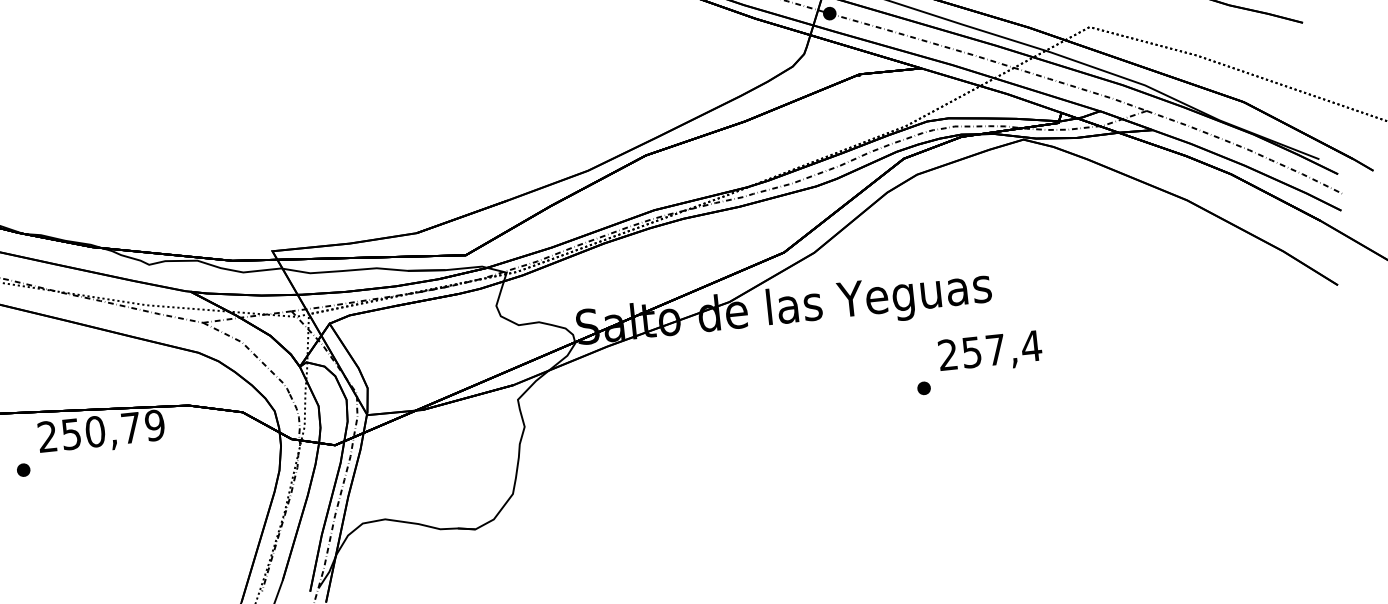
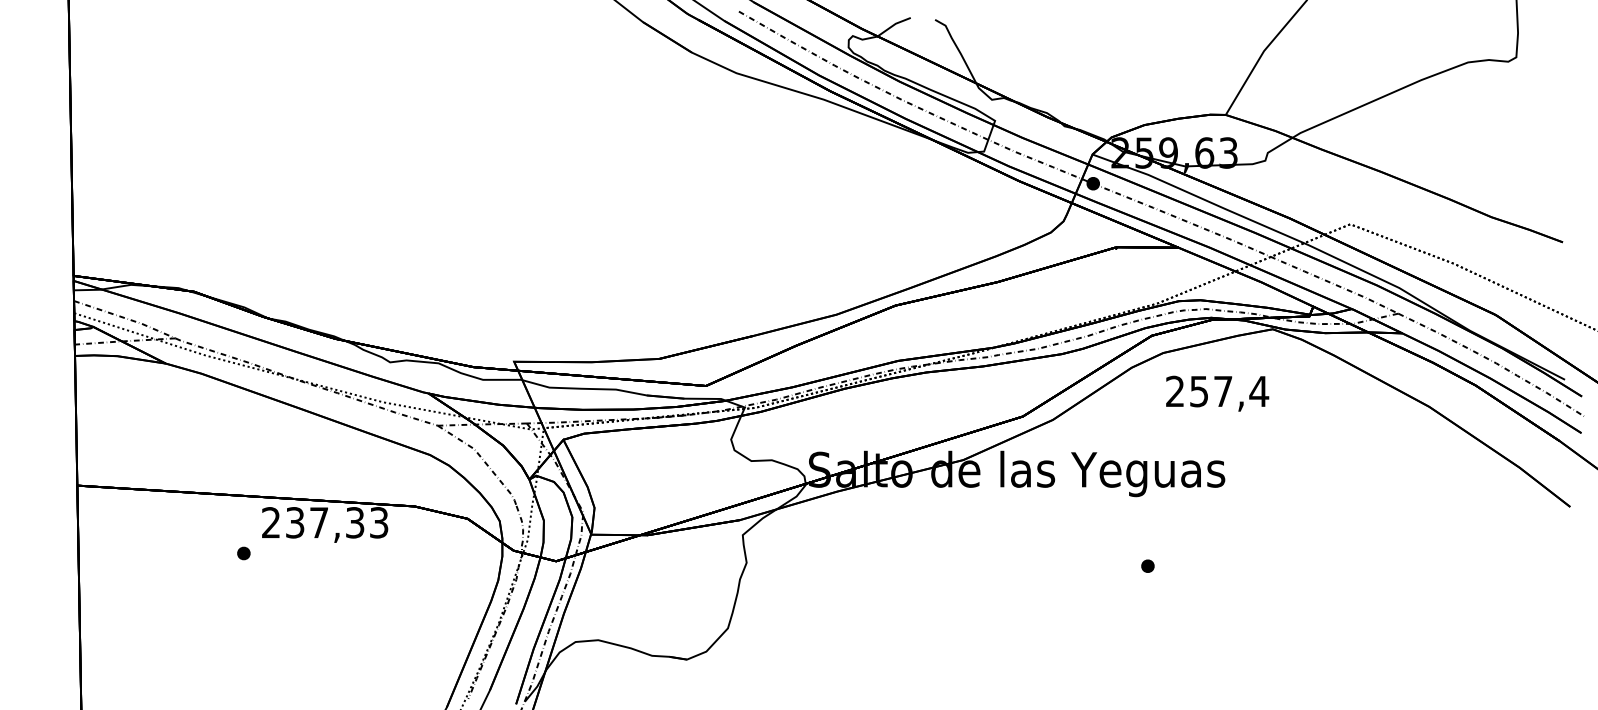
text: (990, 352) -> (1217, 393), moved
text: (113, 429) -> (337, 522), 250,79 -> 237,33

